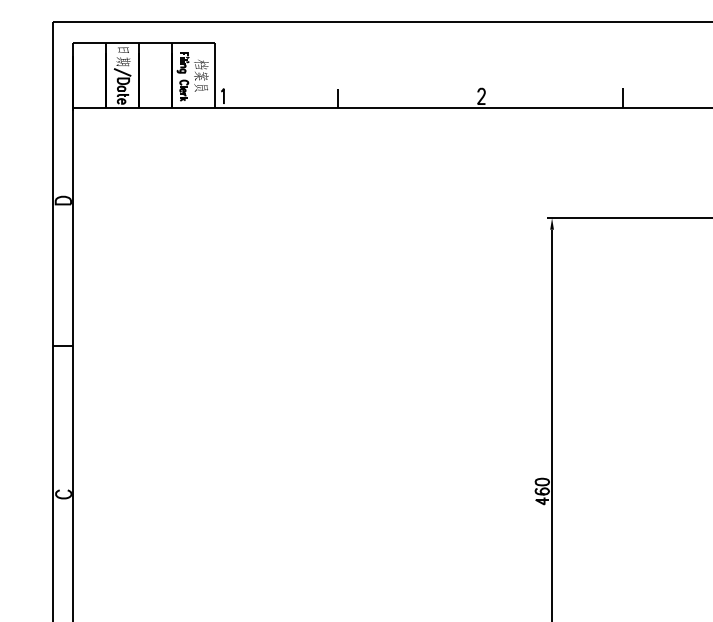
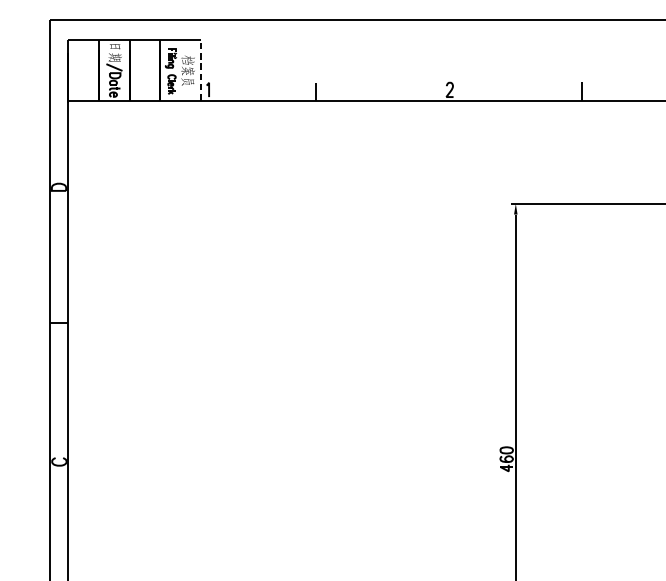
line: (214, 75) -> (200, 70), solid -> dashed

